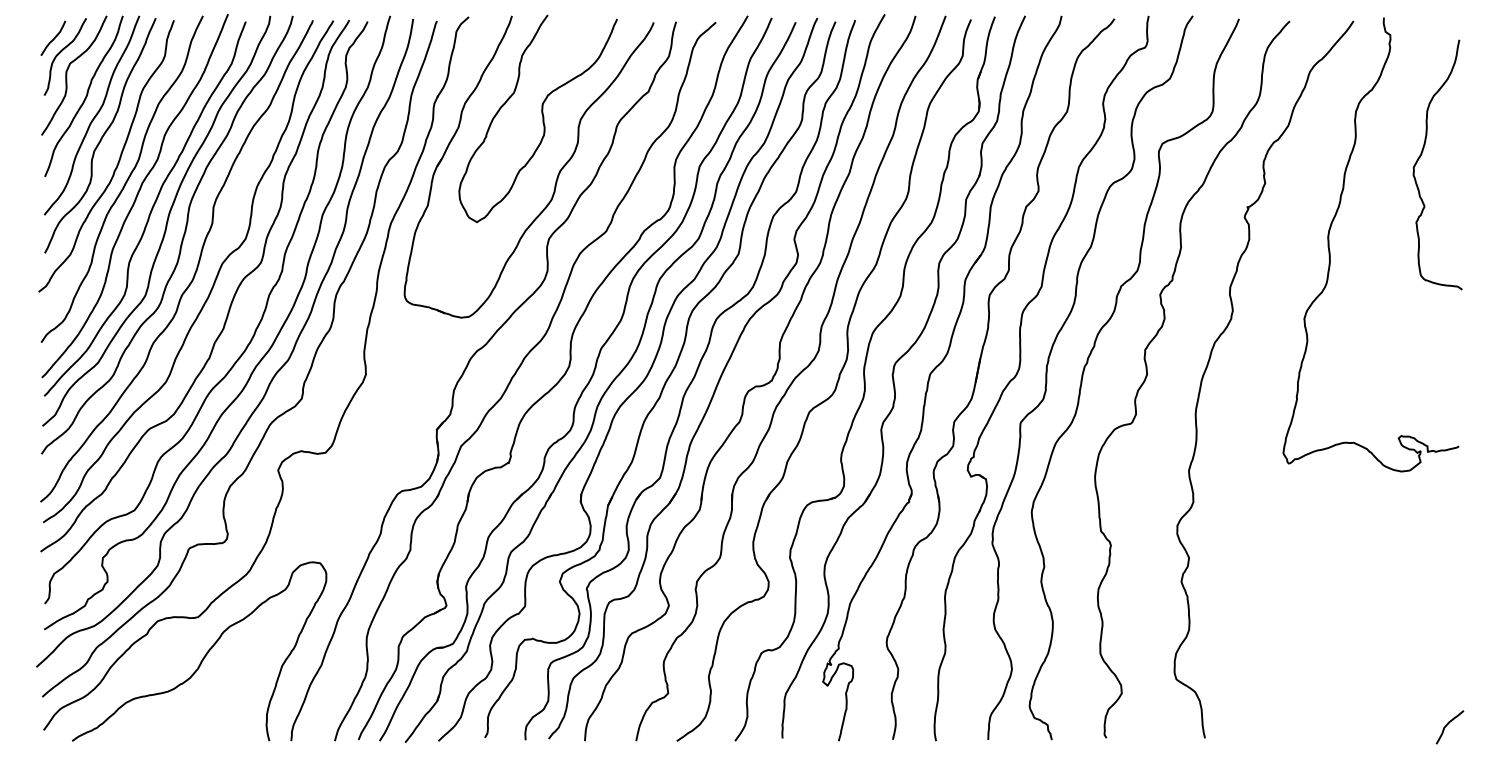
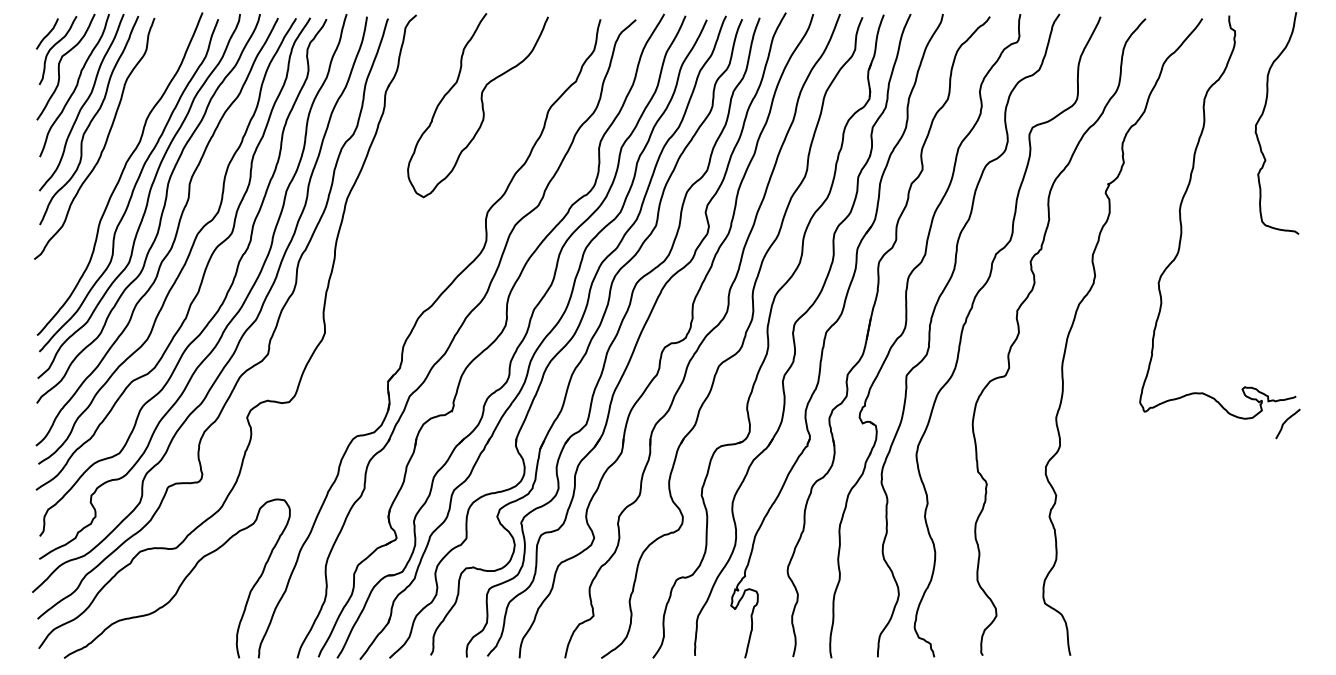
curve: (1421, 156) -> (1262, 115), moved
part: (557, 174) -> (495, 154), removed
curve: (125, 181) -> (111, 161), removed
curve: (1447, 725) -> (1285, 422), moved

